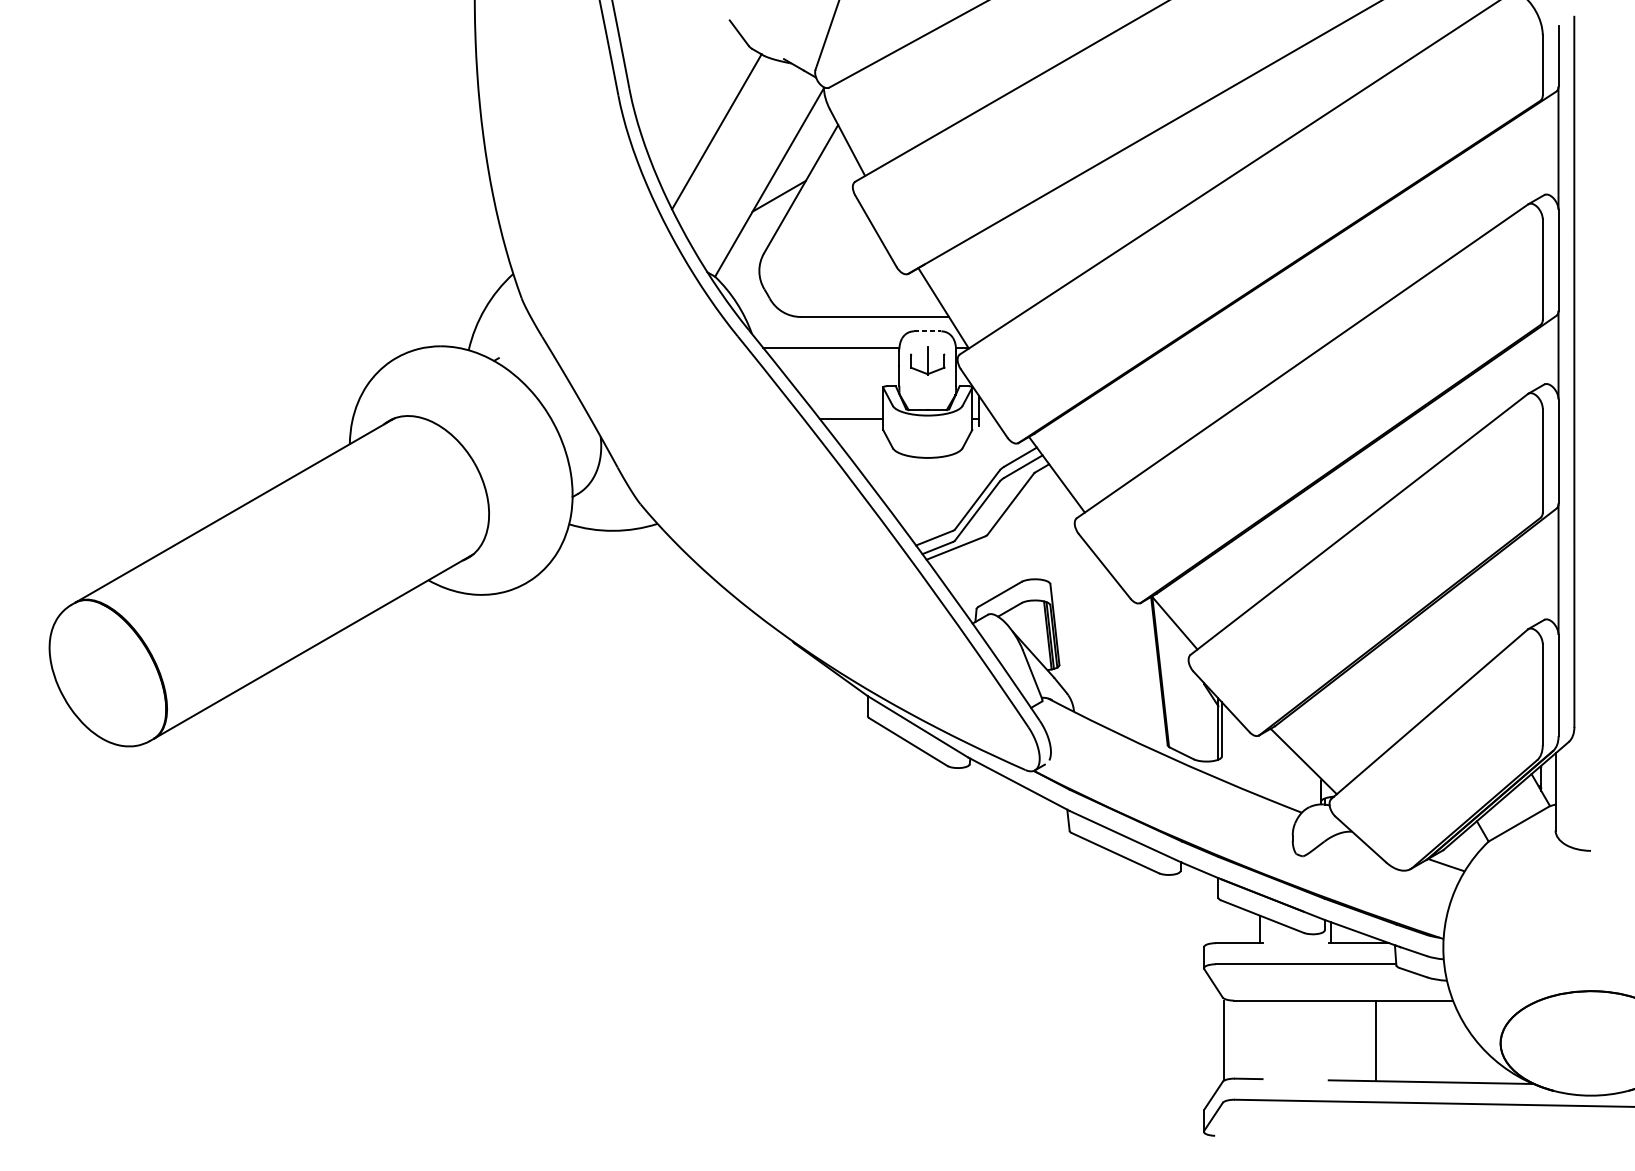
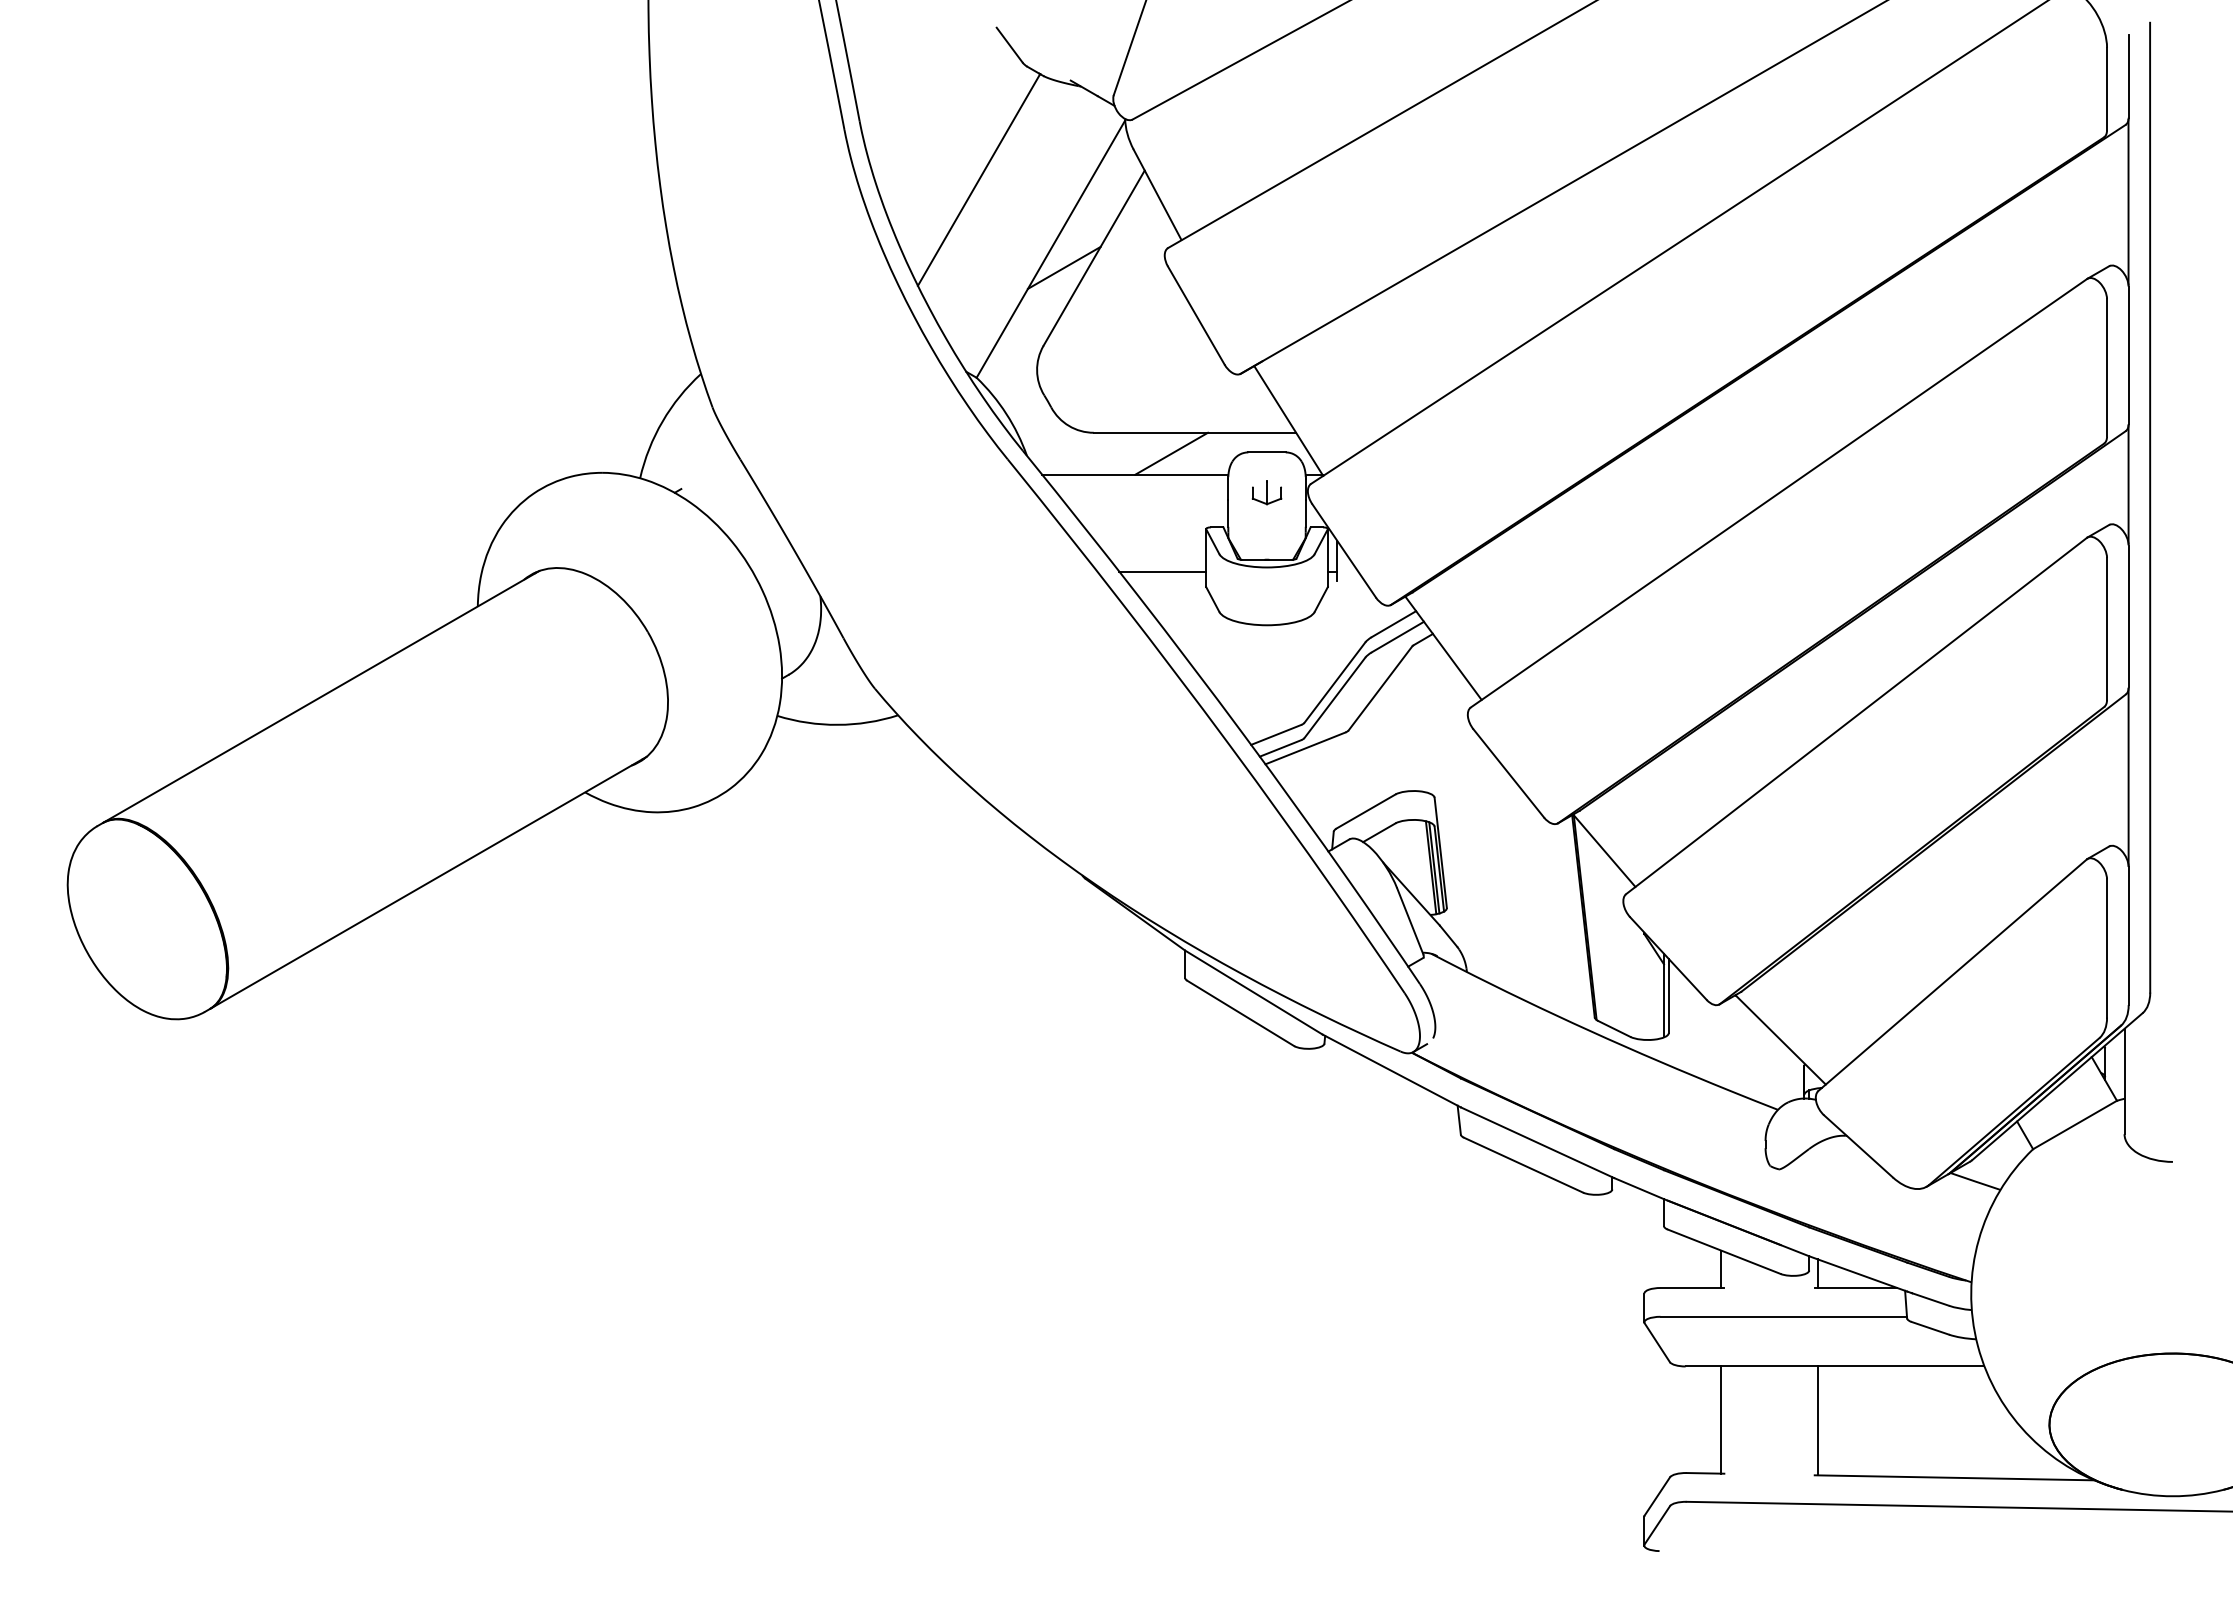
line: (928, 331) -> (1267, 452), dashed -> solid
line: (857, 332) -> (1171, 453), added
part: (927, 360) -> (1266, 492), size x0.62
line: (1223, 1039) -> (1721, 1419), moved
line: (1376, 1040) -> (1817, 1420), moved

